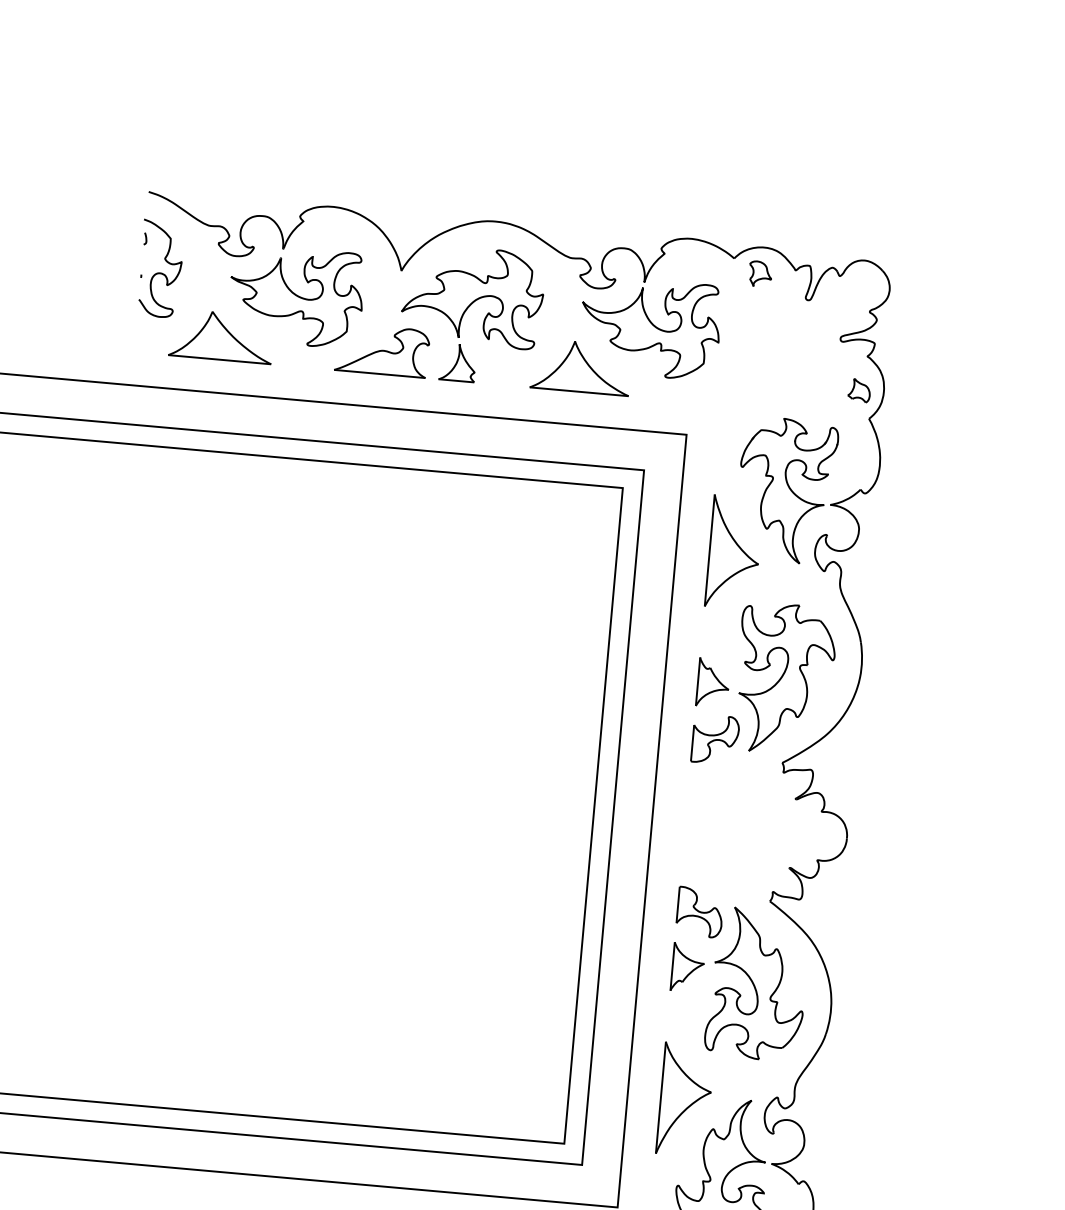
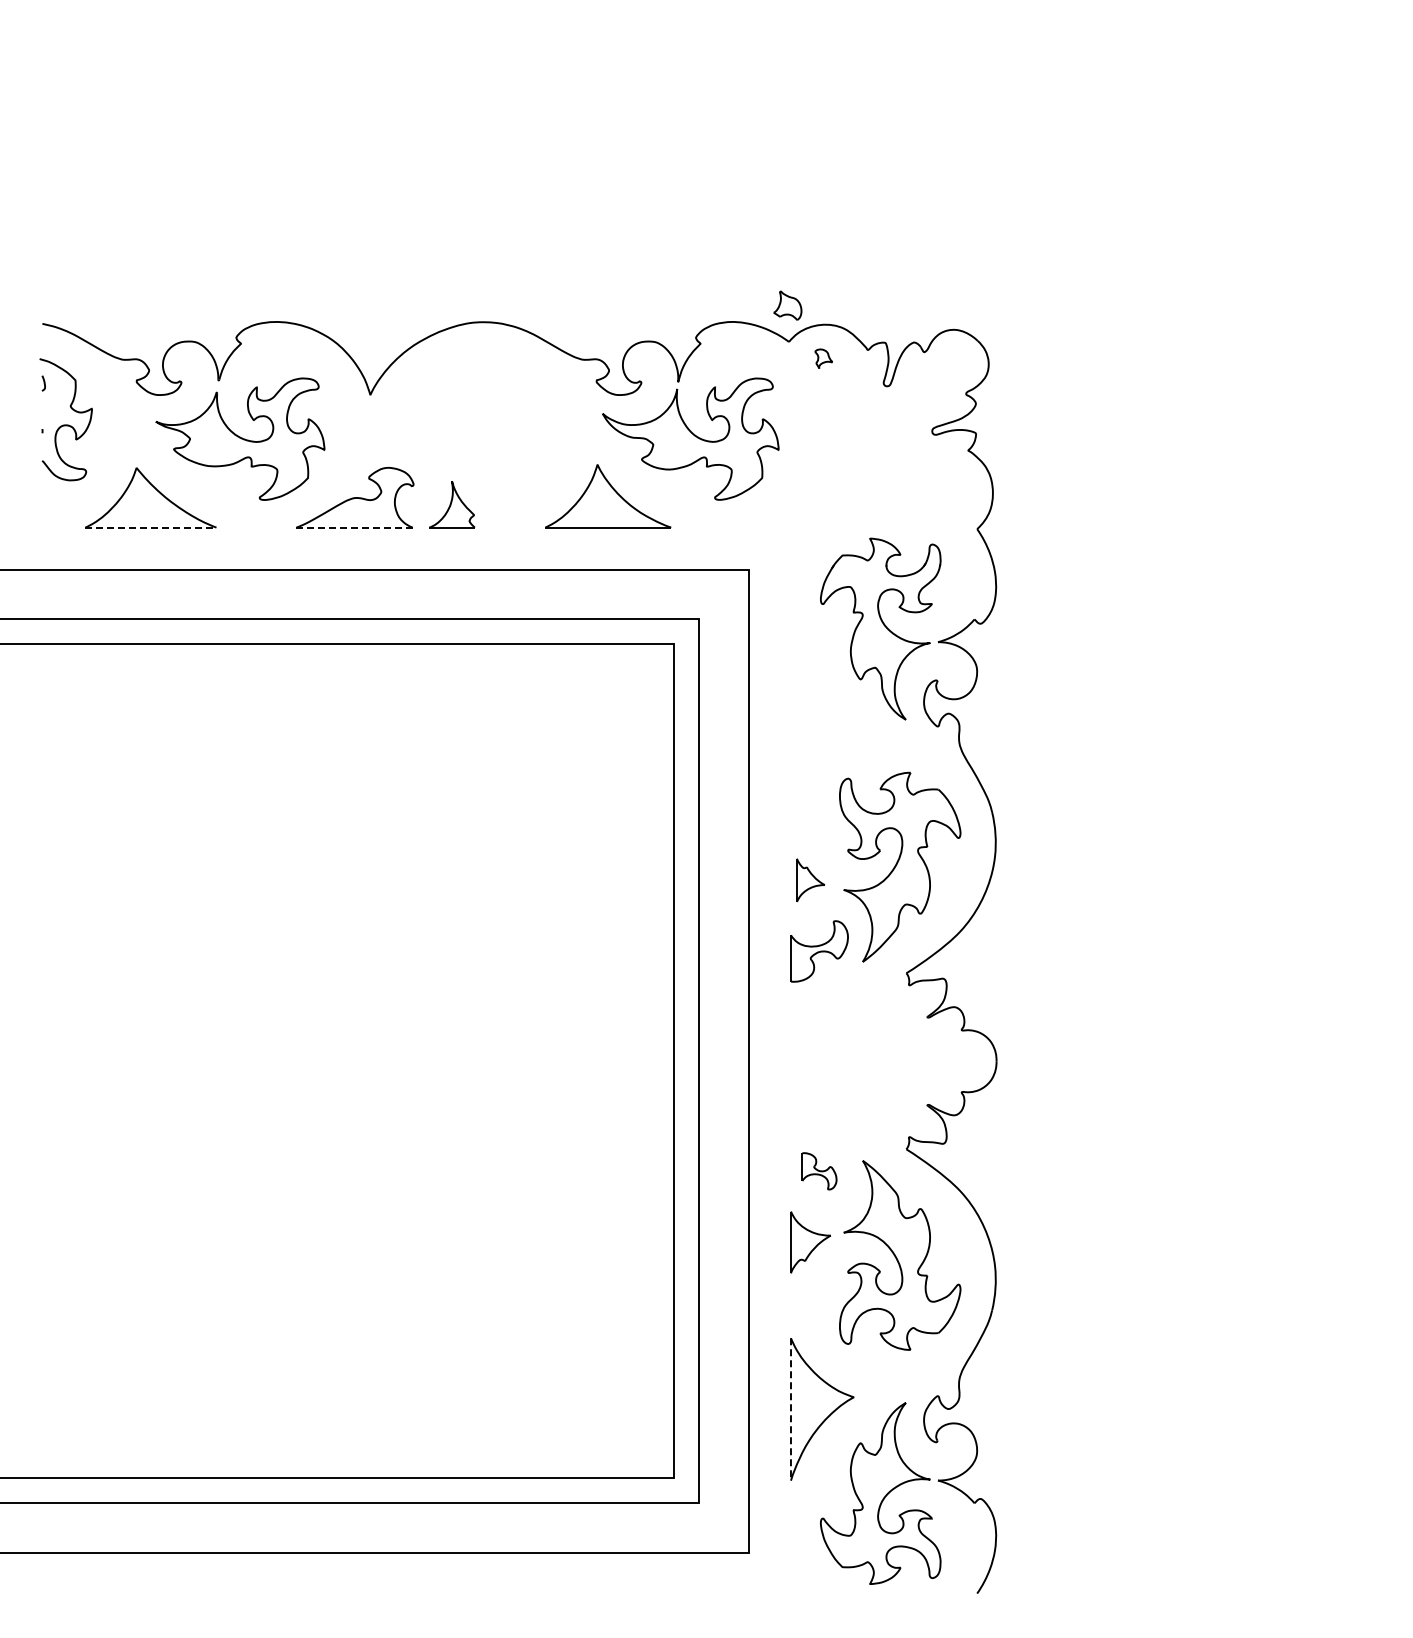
part: (760, 273) -> (823, 358), size x0.6
part: (472, 296) -> (463, 419), removed
line: (219, 359) -> (150, 527), solid -> dashed
line: (380, 373) -> (355, 527), solid -> dashed
part: (859, 390) -> (787, 305), moved
part: (734, 552) -> (822, 712), removed
part: (713, 683) -> (810, 880), size x0.7
part: (700, 912) -> (819, 1171), size x0.6
line: (660, 1097) -> (790, 1409), solid -> dashed

